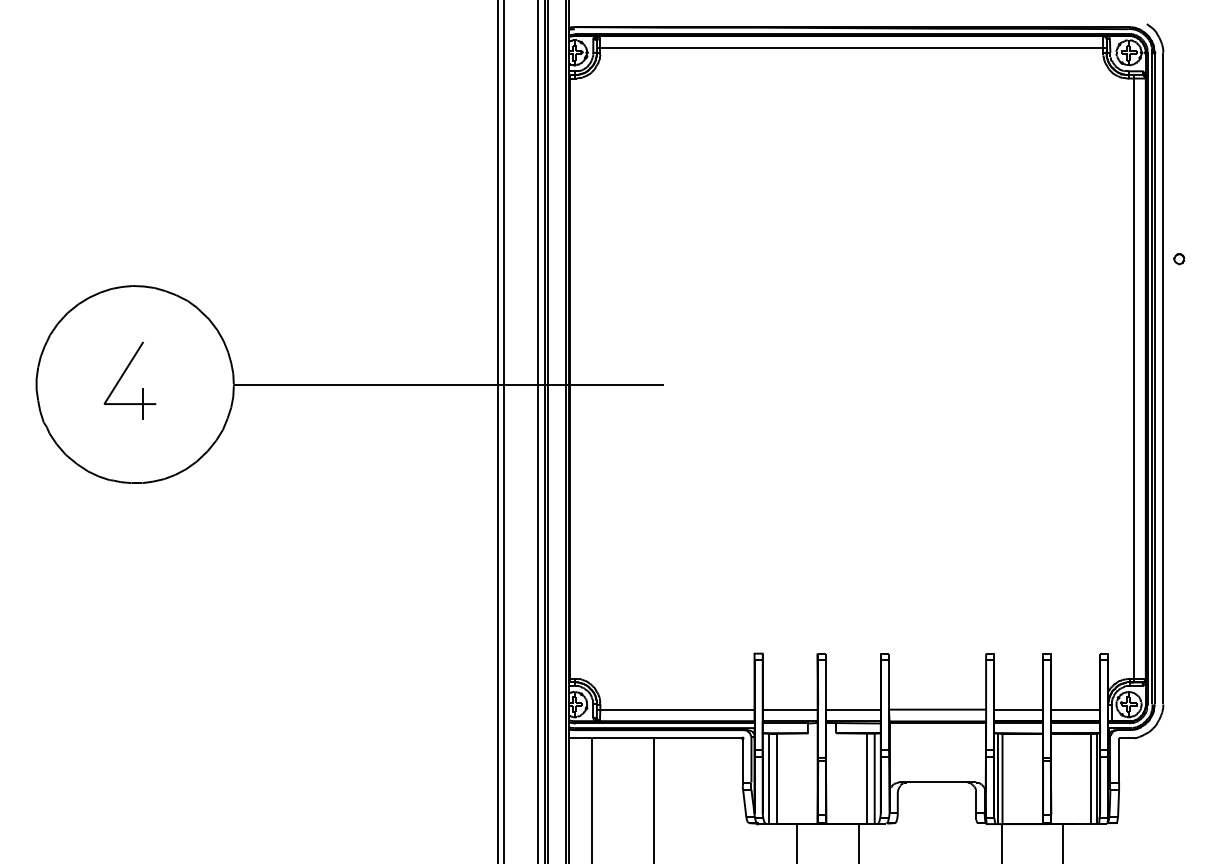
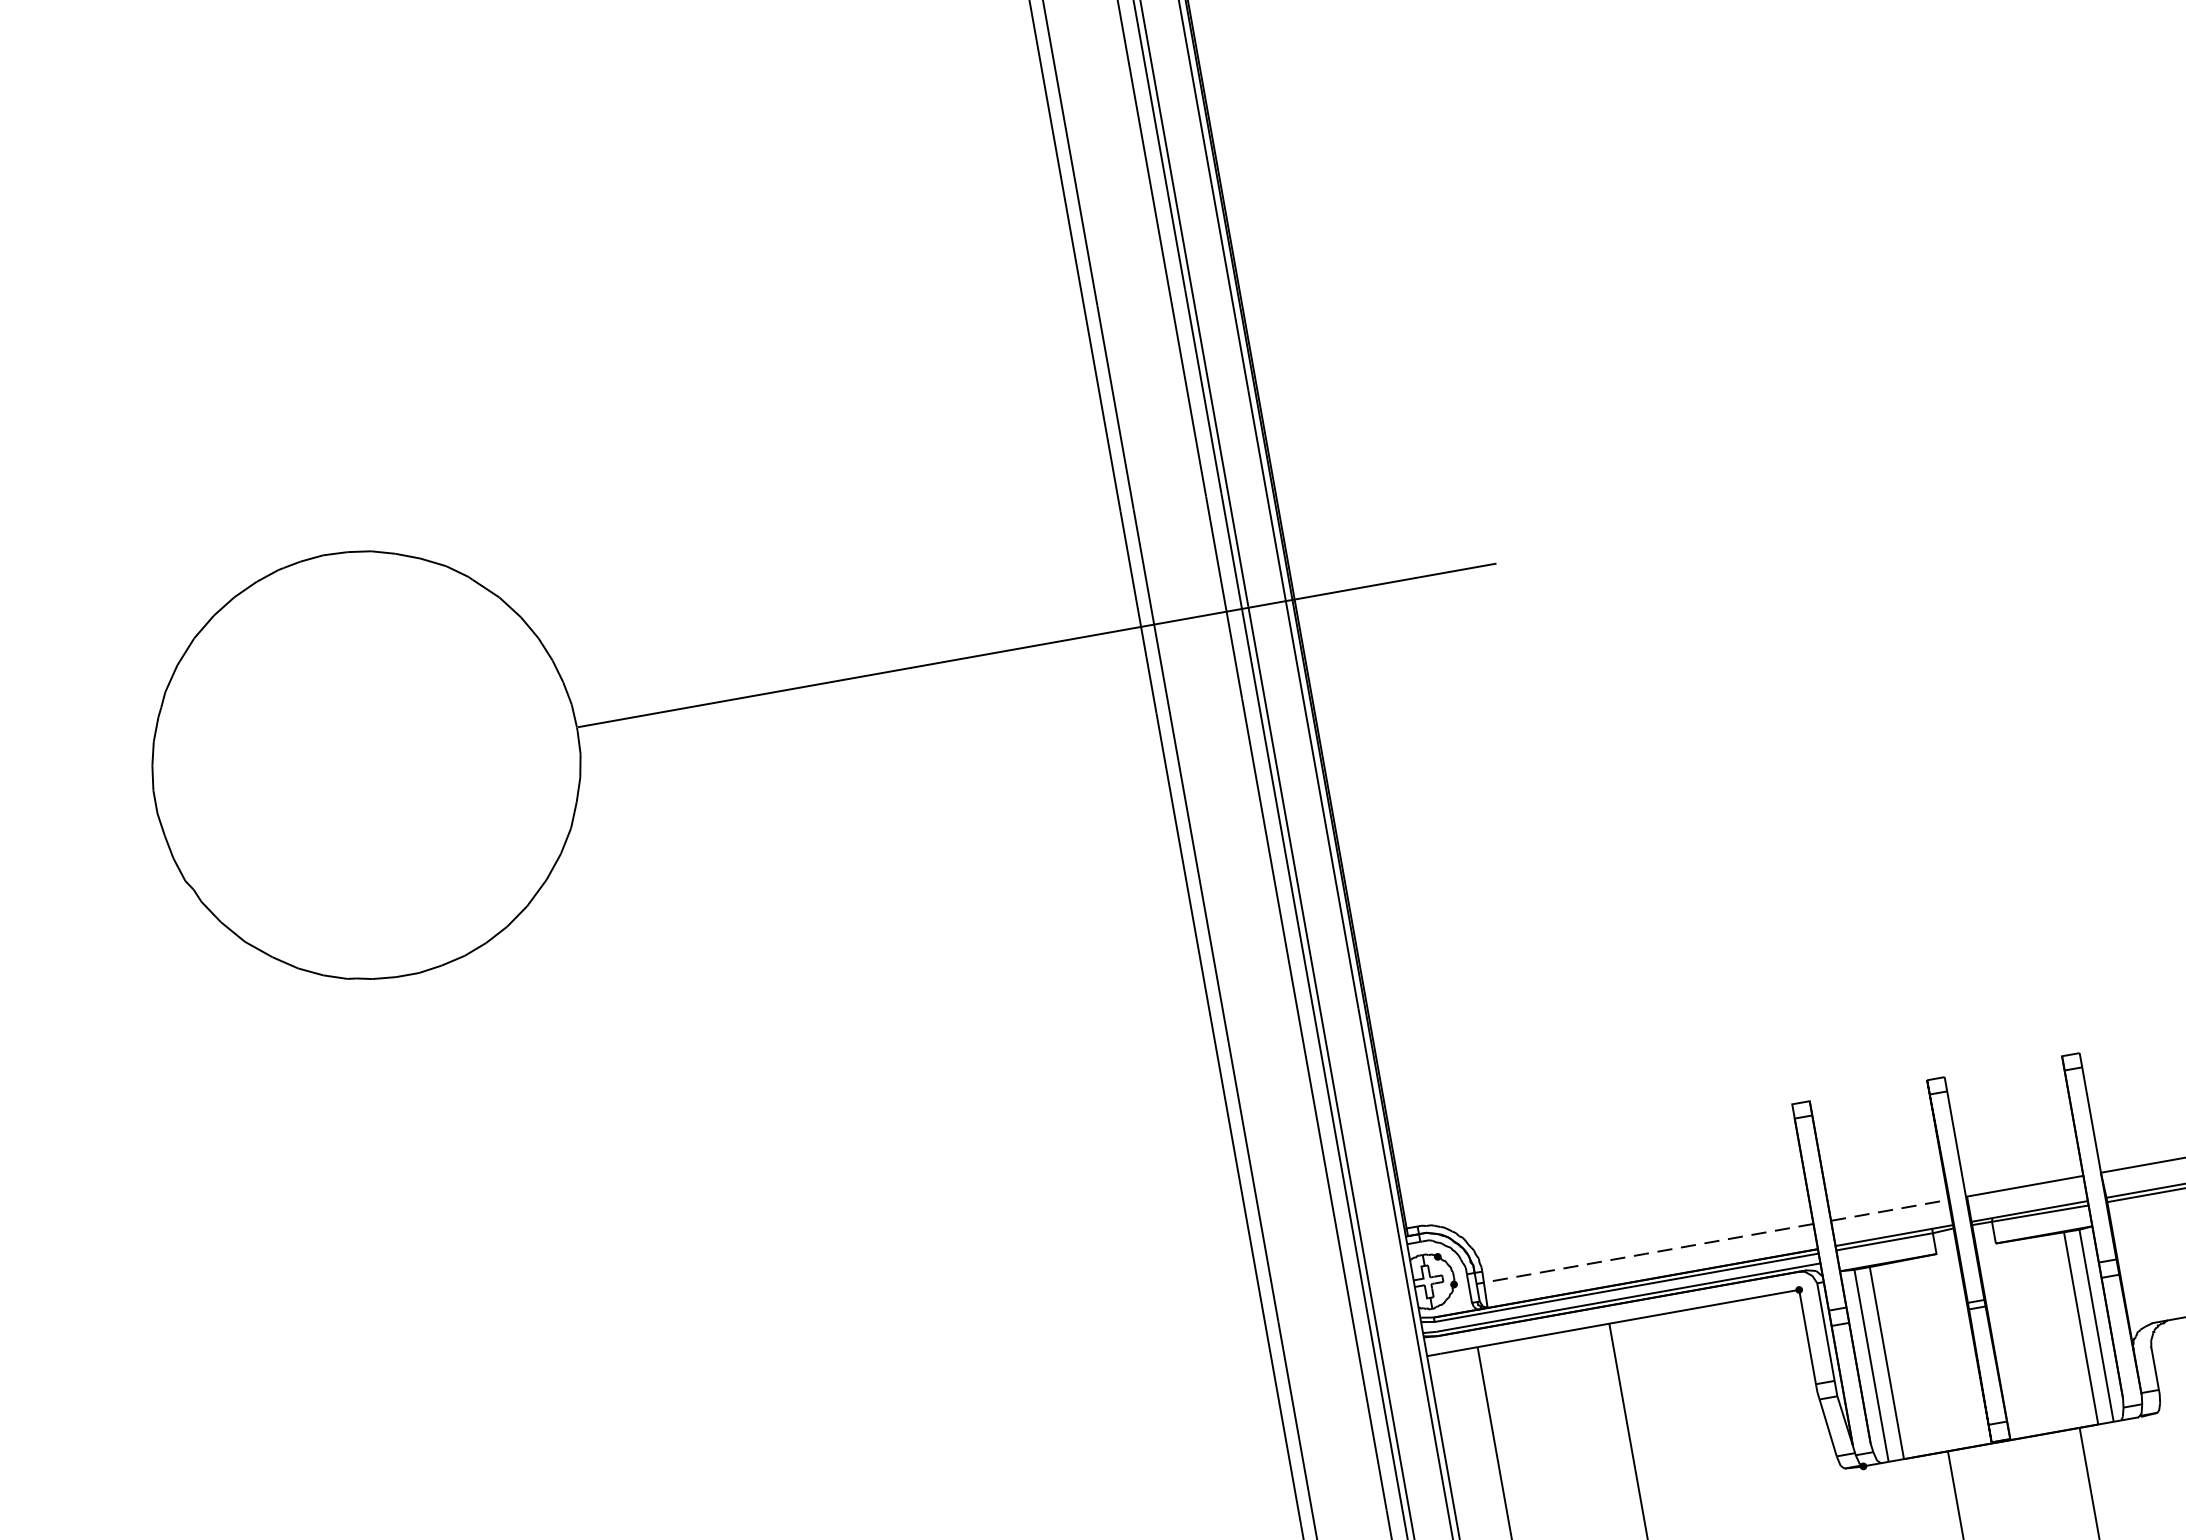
part: (122, 377) -> (336, 754), removed
line: (675, 709) -> (1644, 1253), solid -> dashed
line: (790, 709) -> (1890, 1209), solid -> dashed

